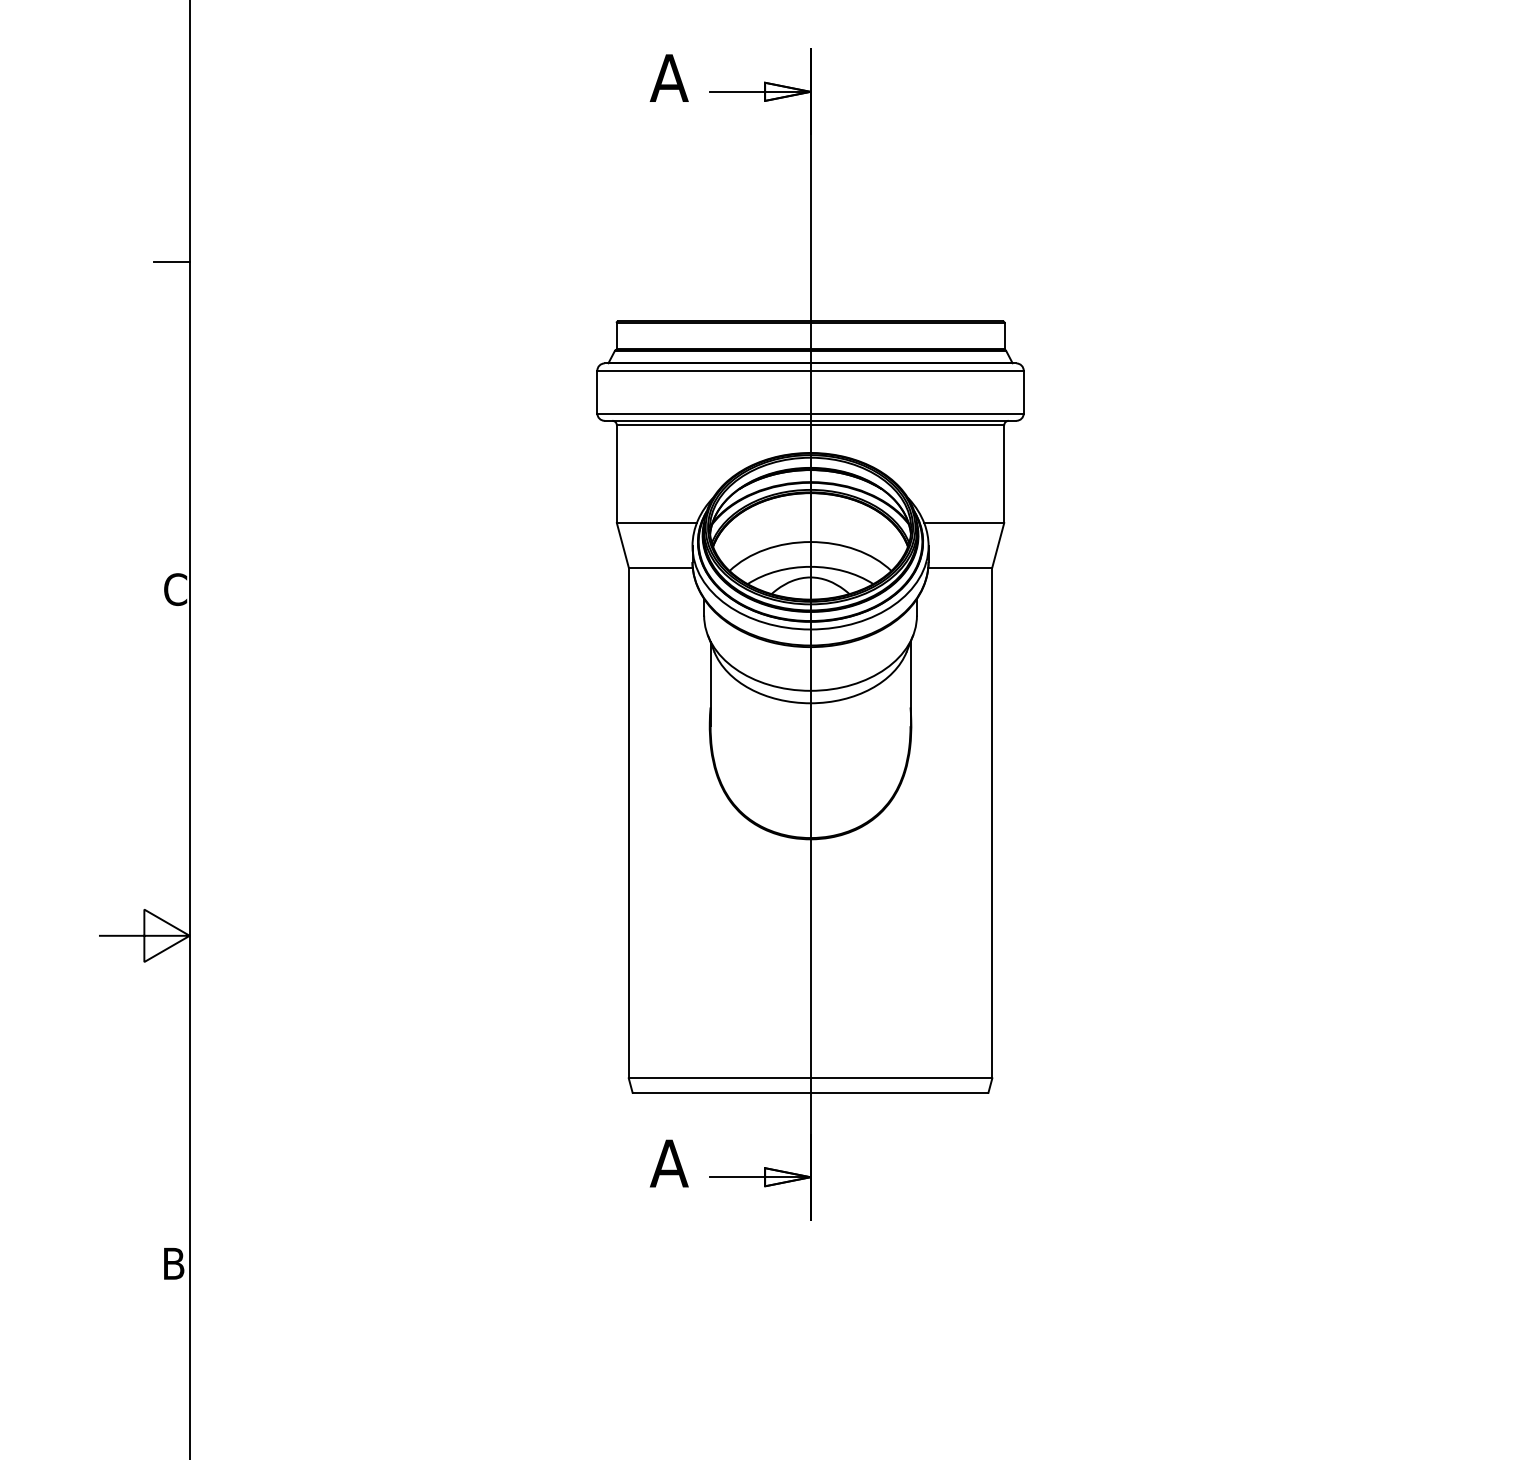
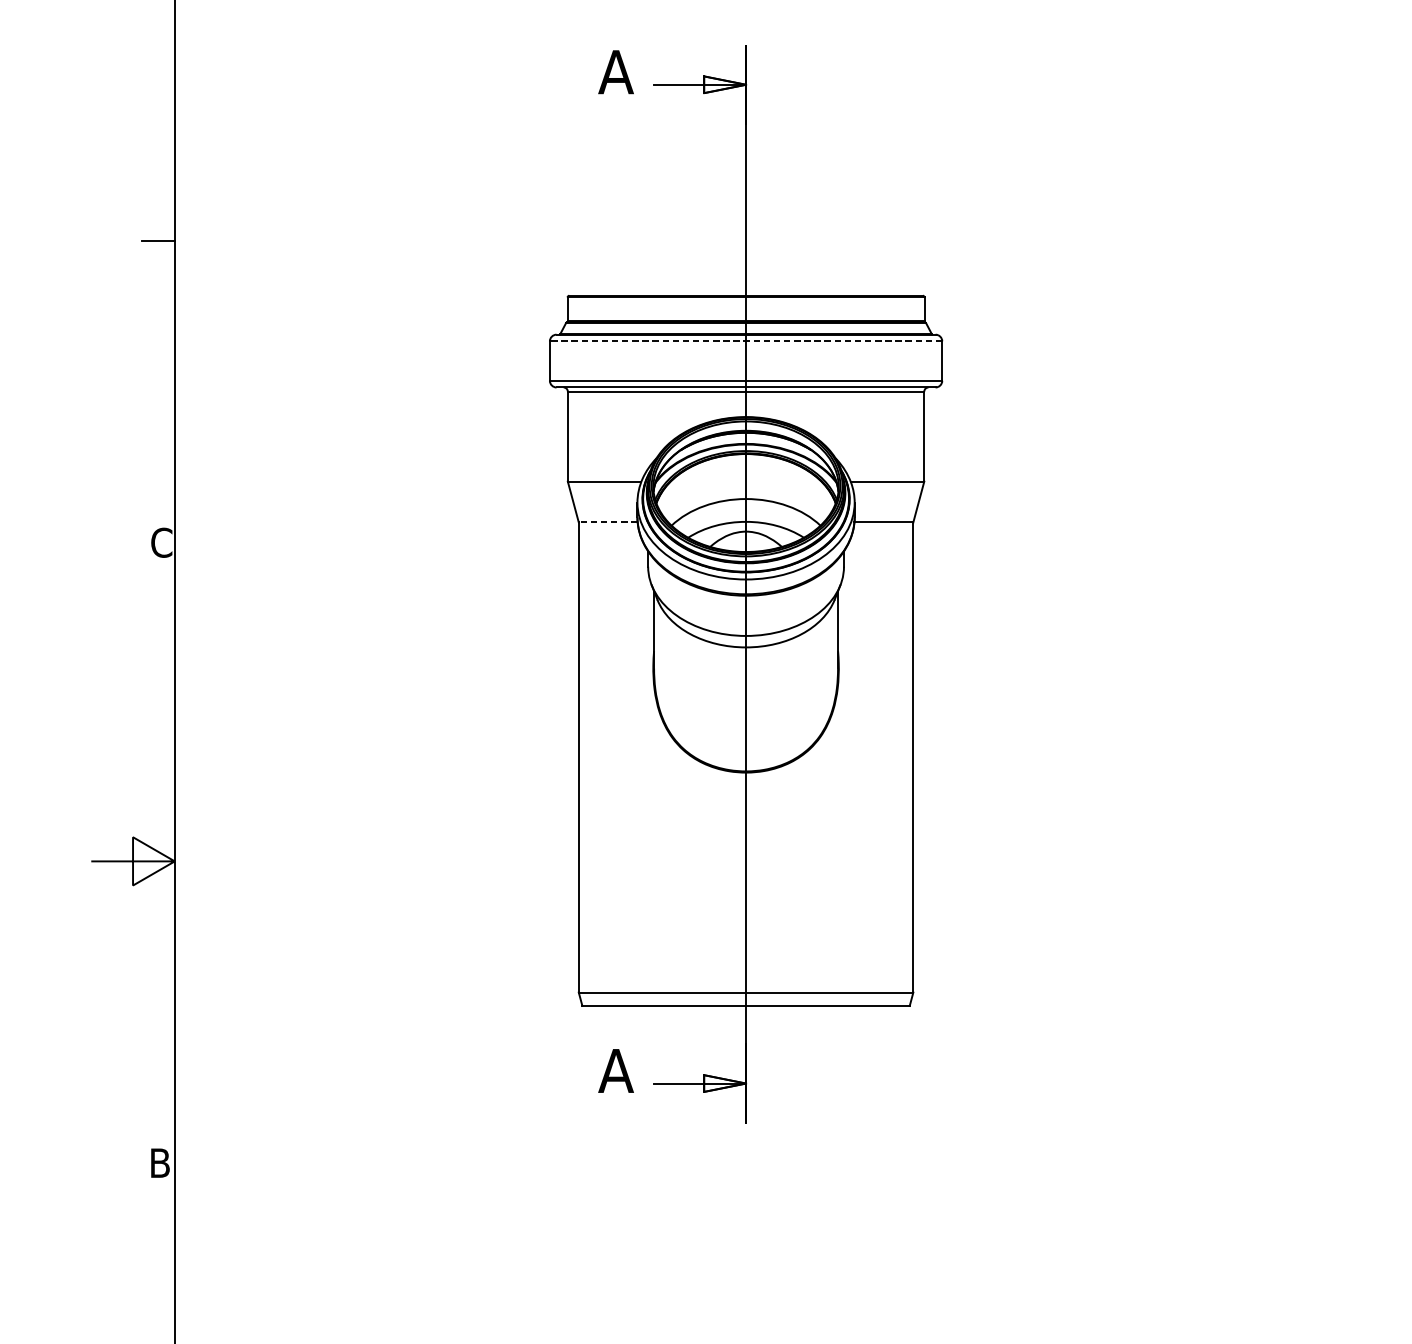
line: (810, 370) -> (746, 341), solid -> dashed
line: (660, 567) -> (607, 522), solid -> dashed

